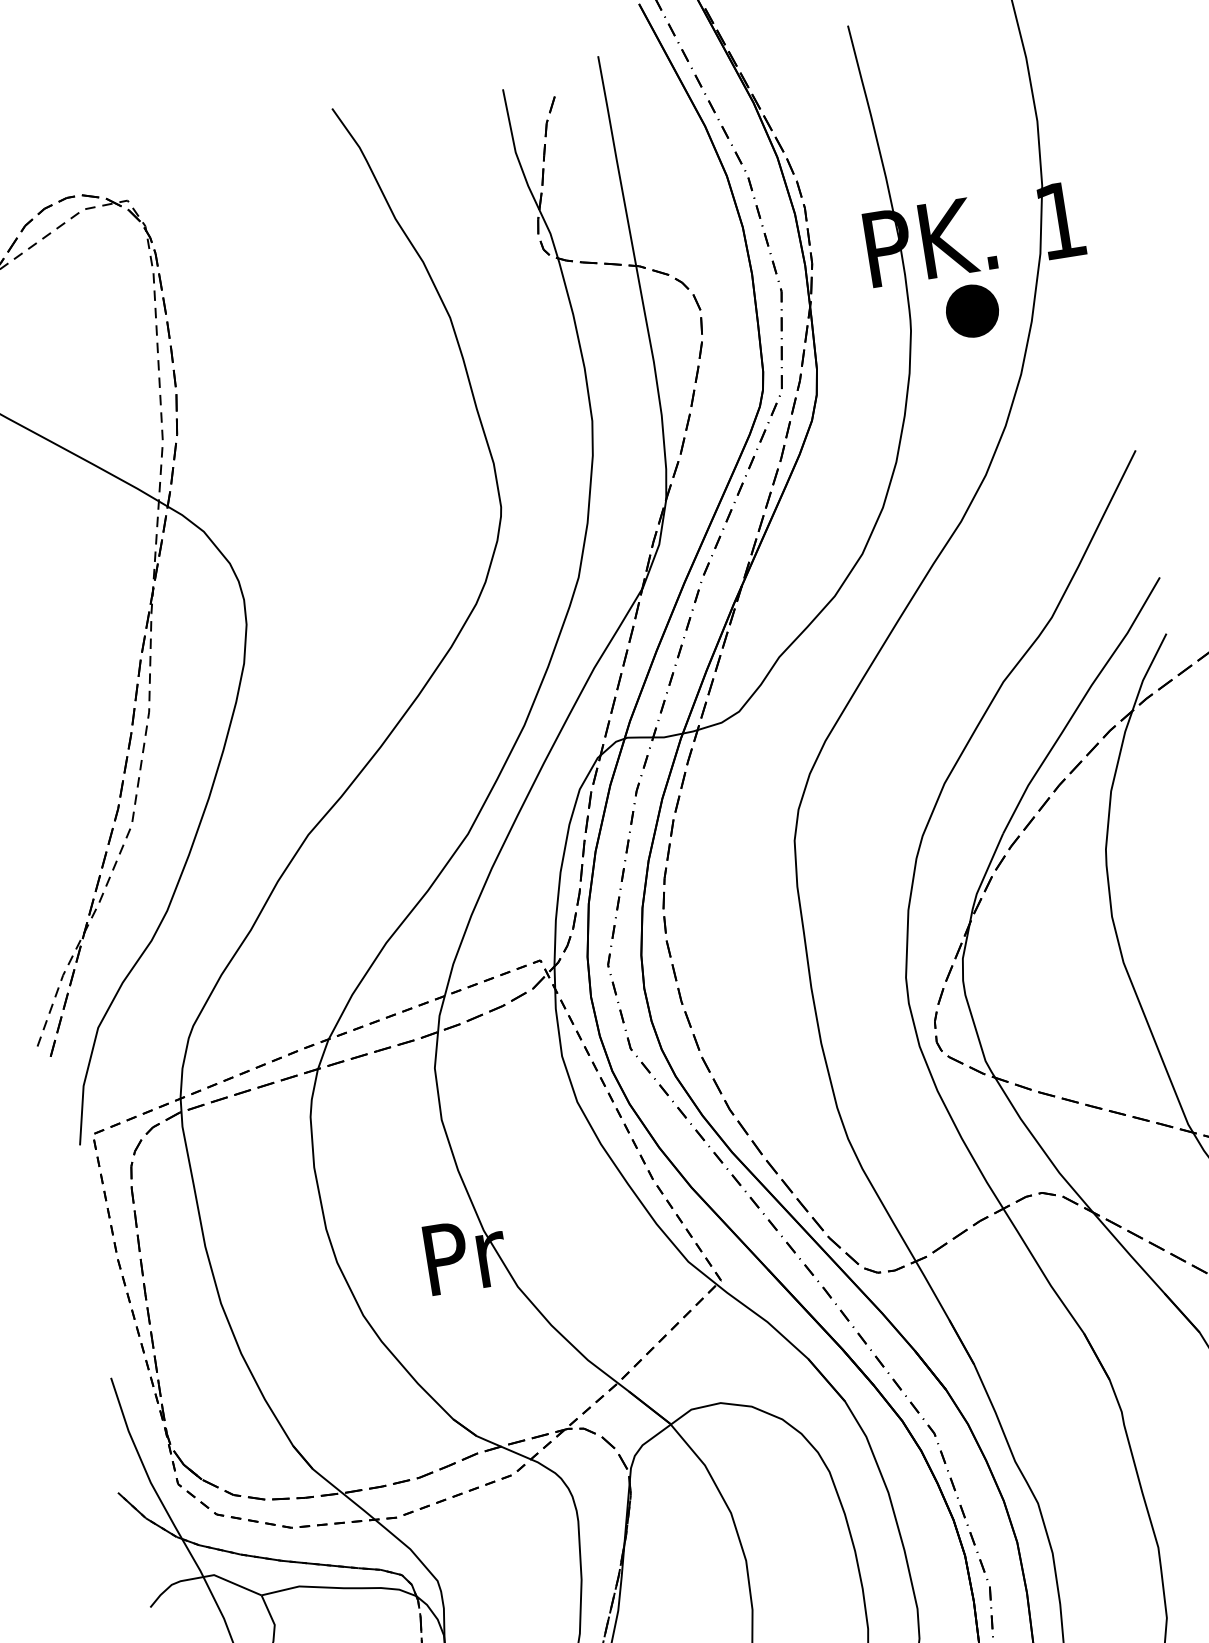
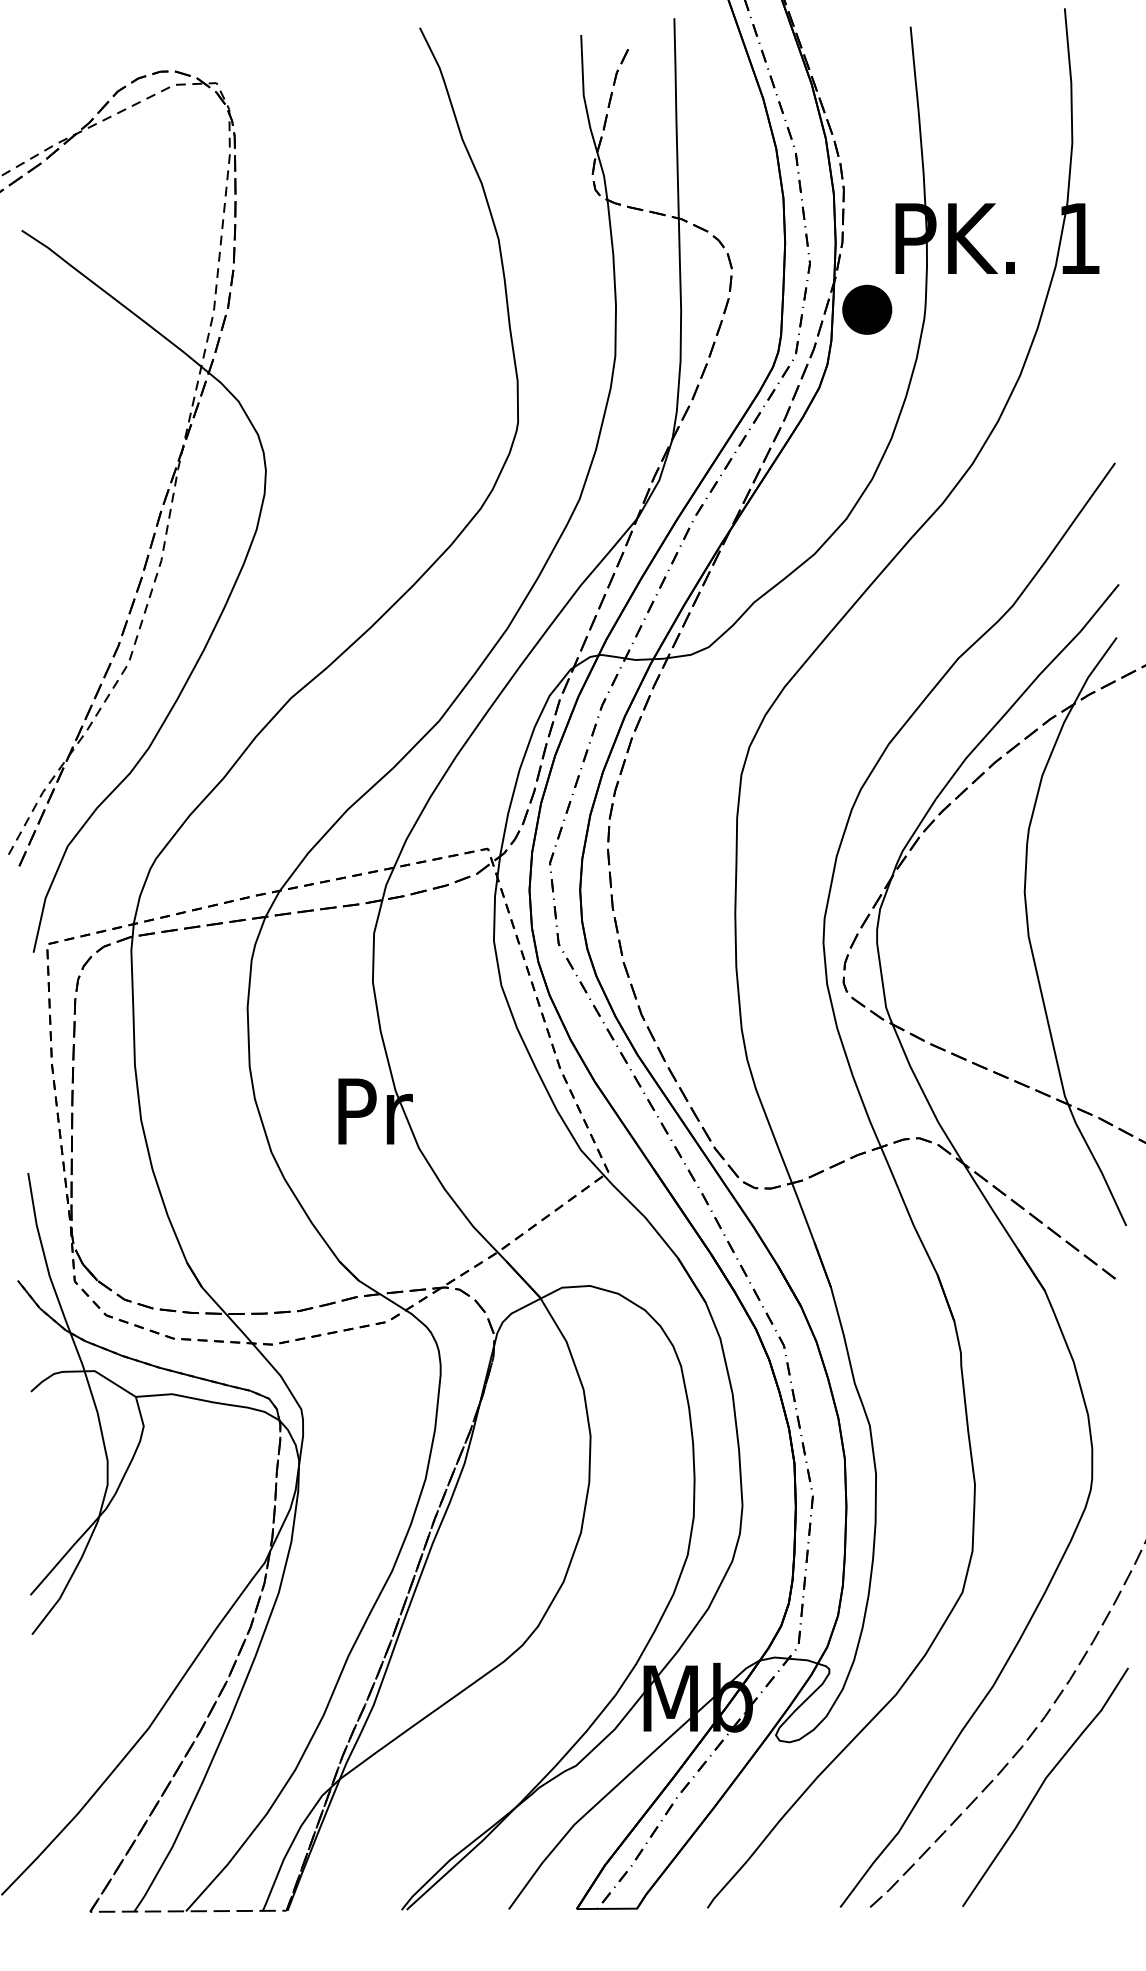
part: (972, 310) -> (867, 309), moved

